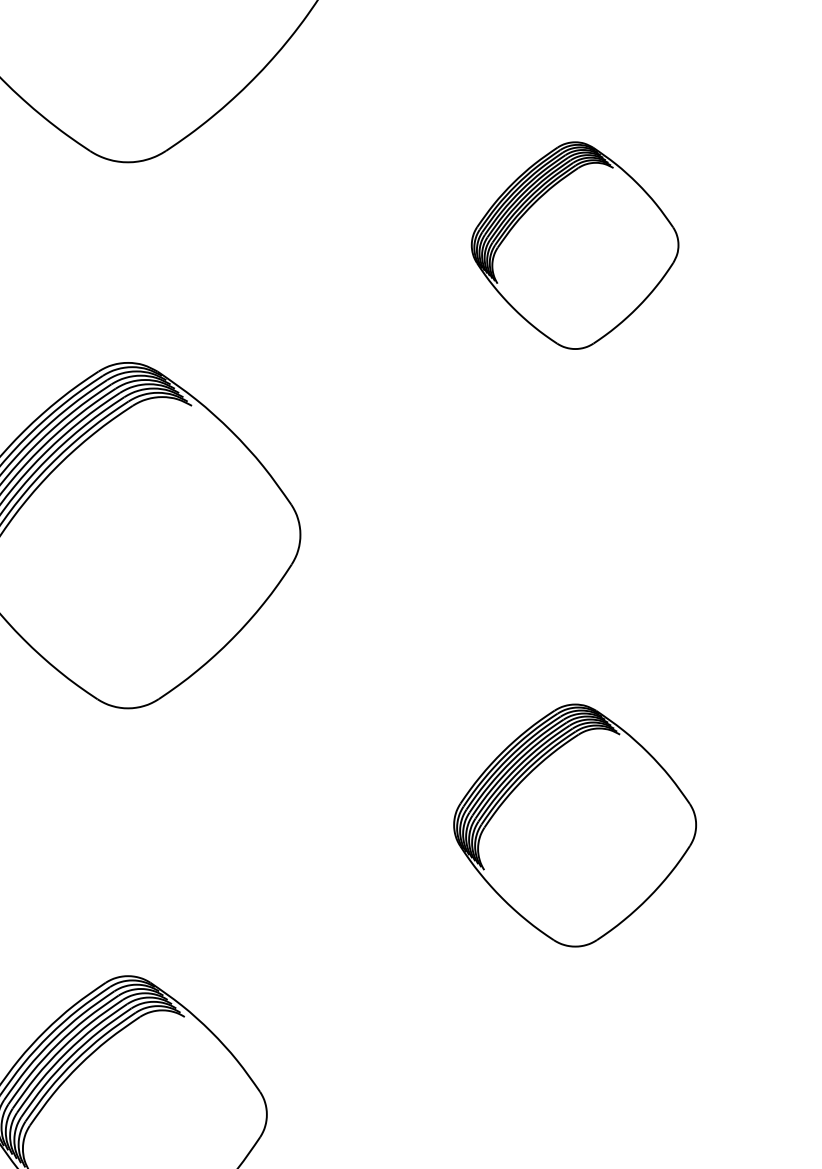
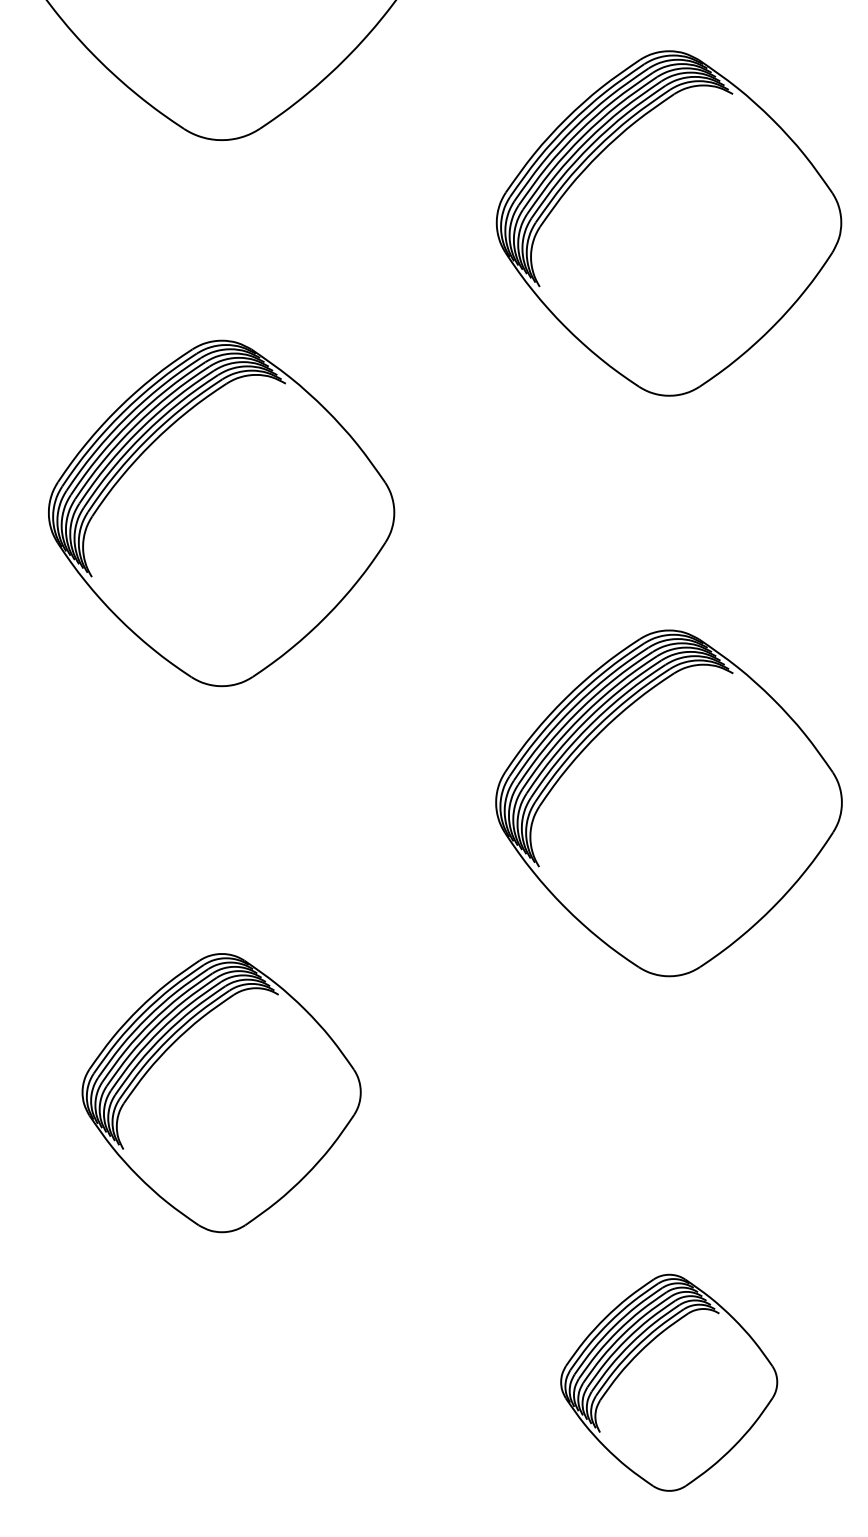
part: (574, 245) -> (668, 223), size x1.67
part: (574, 825) -> (668, 803), size x1.43

